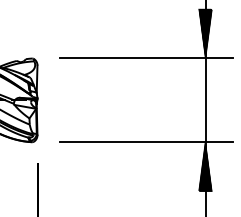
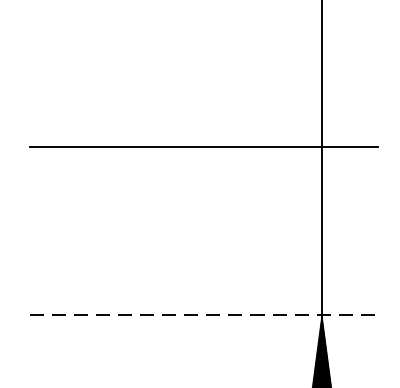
hatch: (205, 33) -> (322, 96), removed
line: (146, 142) -> (203, 315), solid -> dashed

